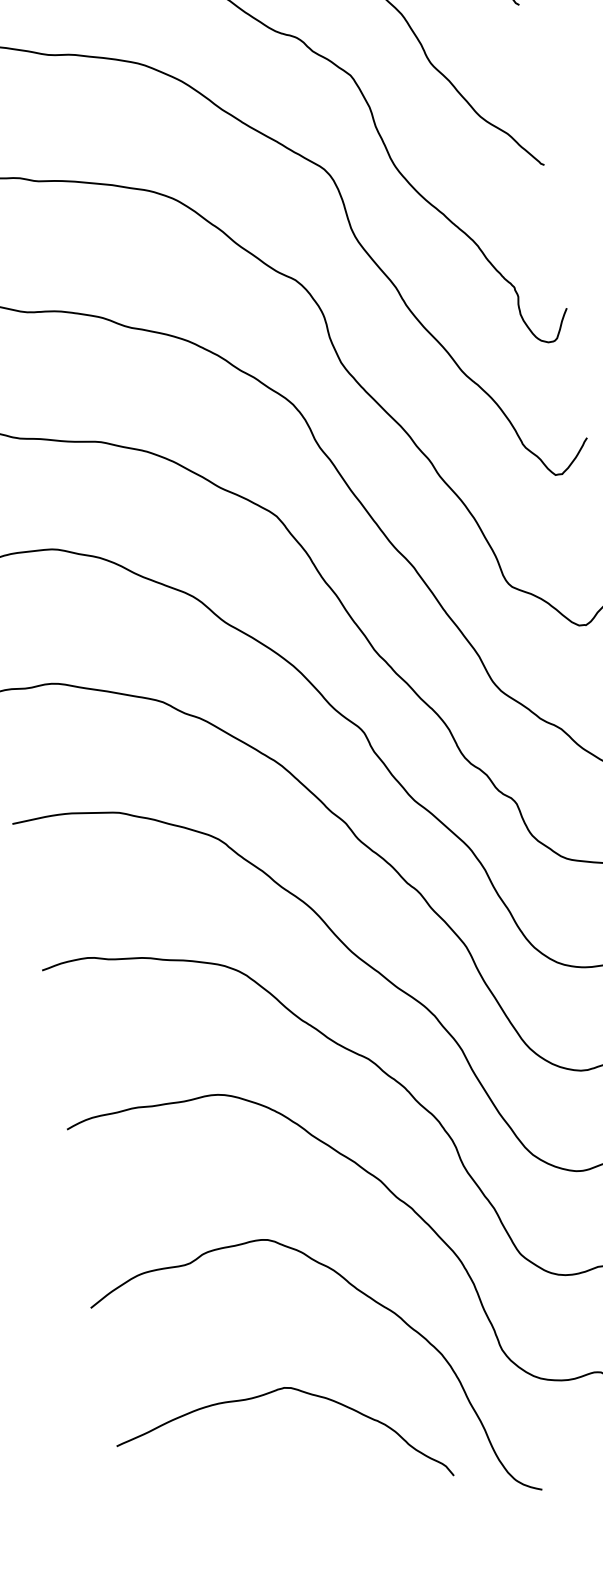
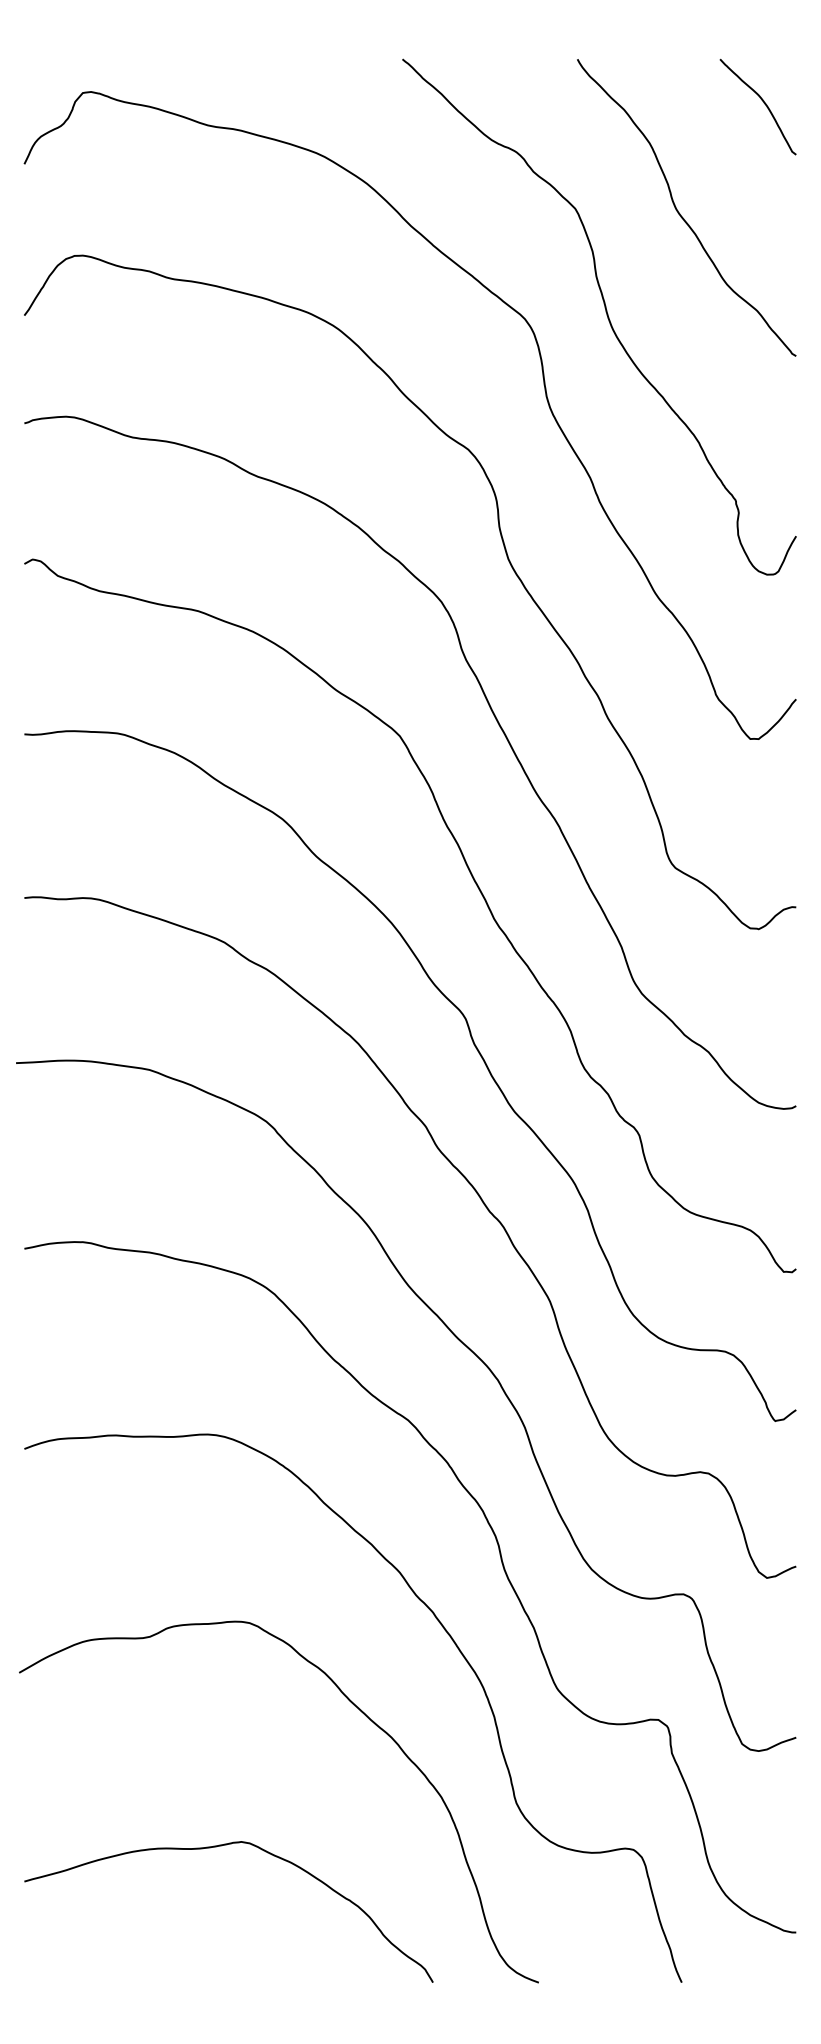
curve: (265, 1395) -> (216, 1847), moved

